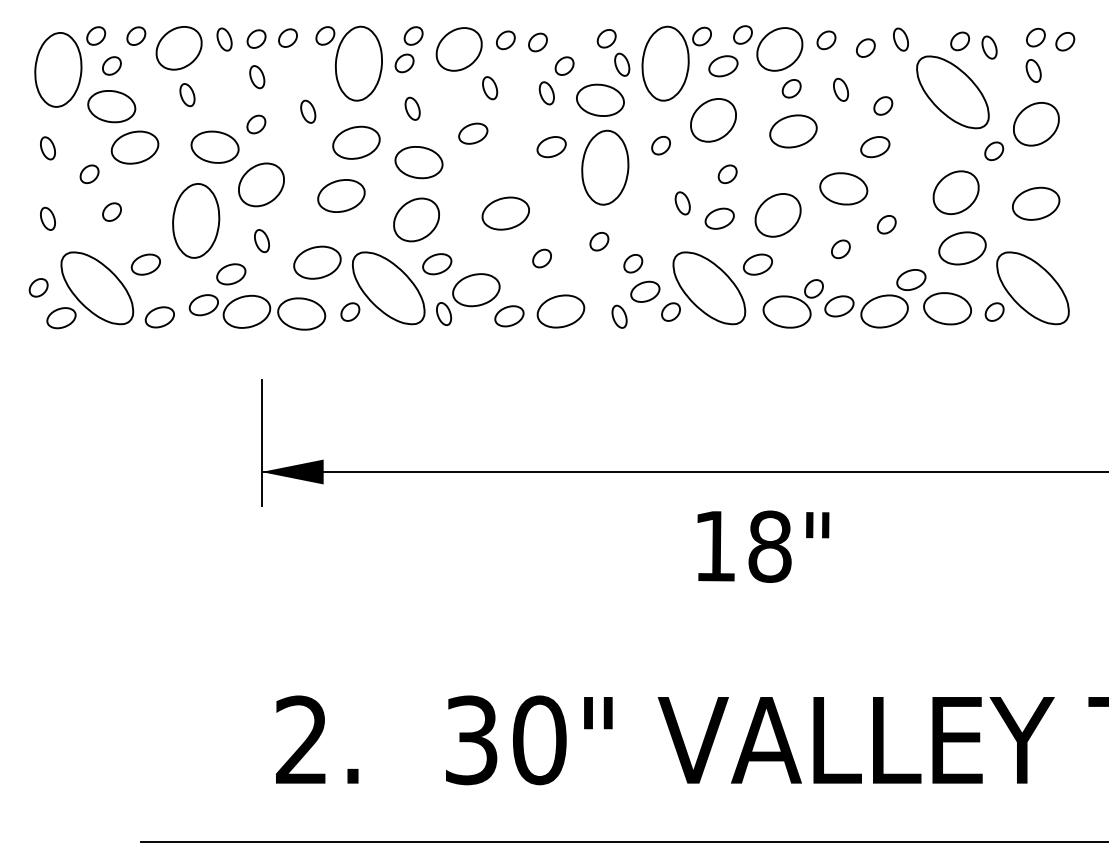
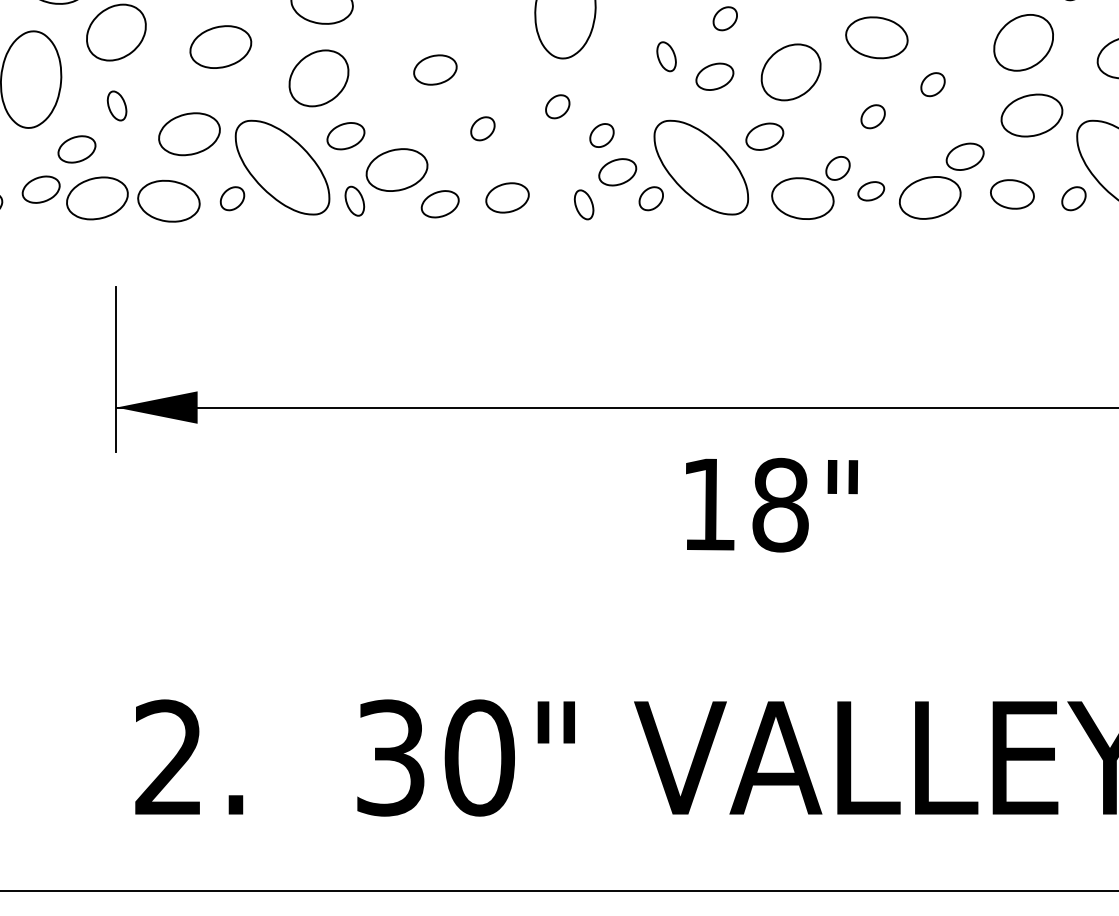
part: (505, 213) -> (435, 69), size x0.7
part: (839, 306) -> (871, 191), size x0.7
part: (947, 308) -> (1012, 194), size x0.7
part: (560, 311) -> (506, 197), size x0.7

